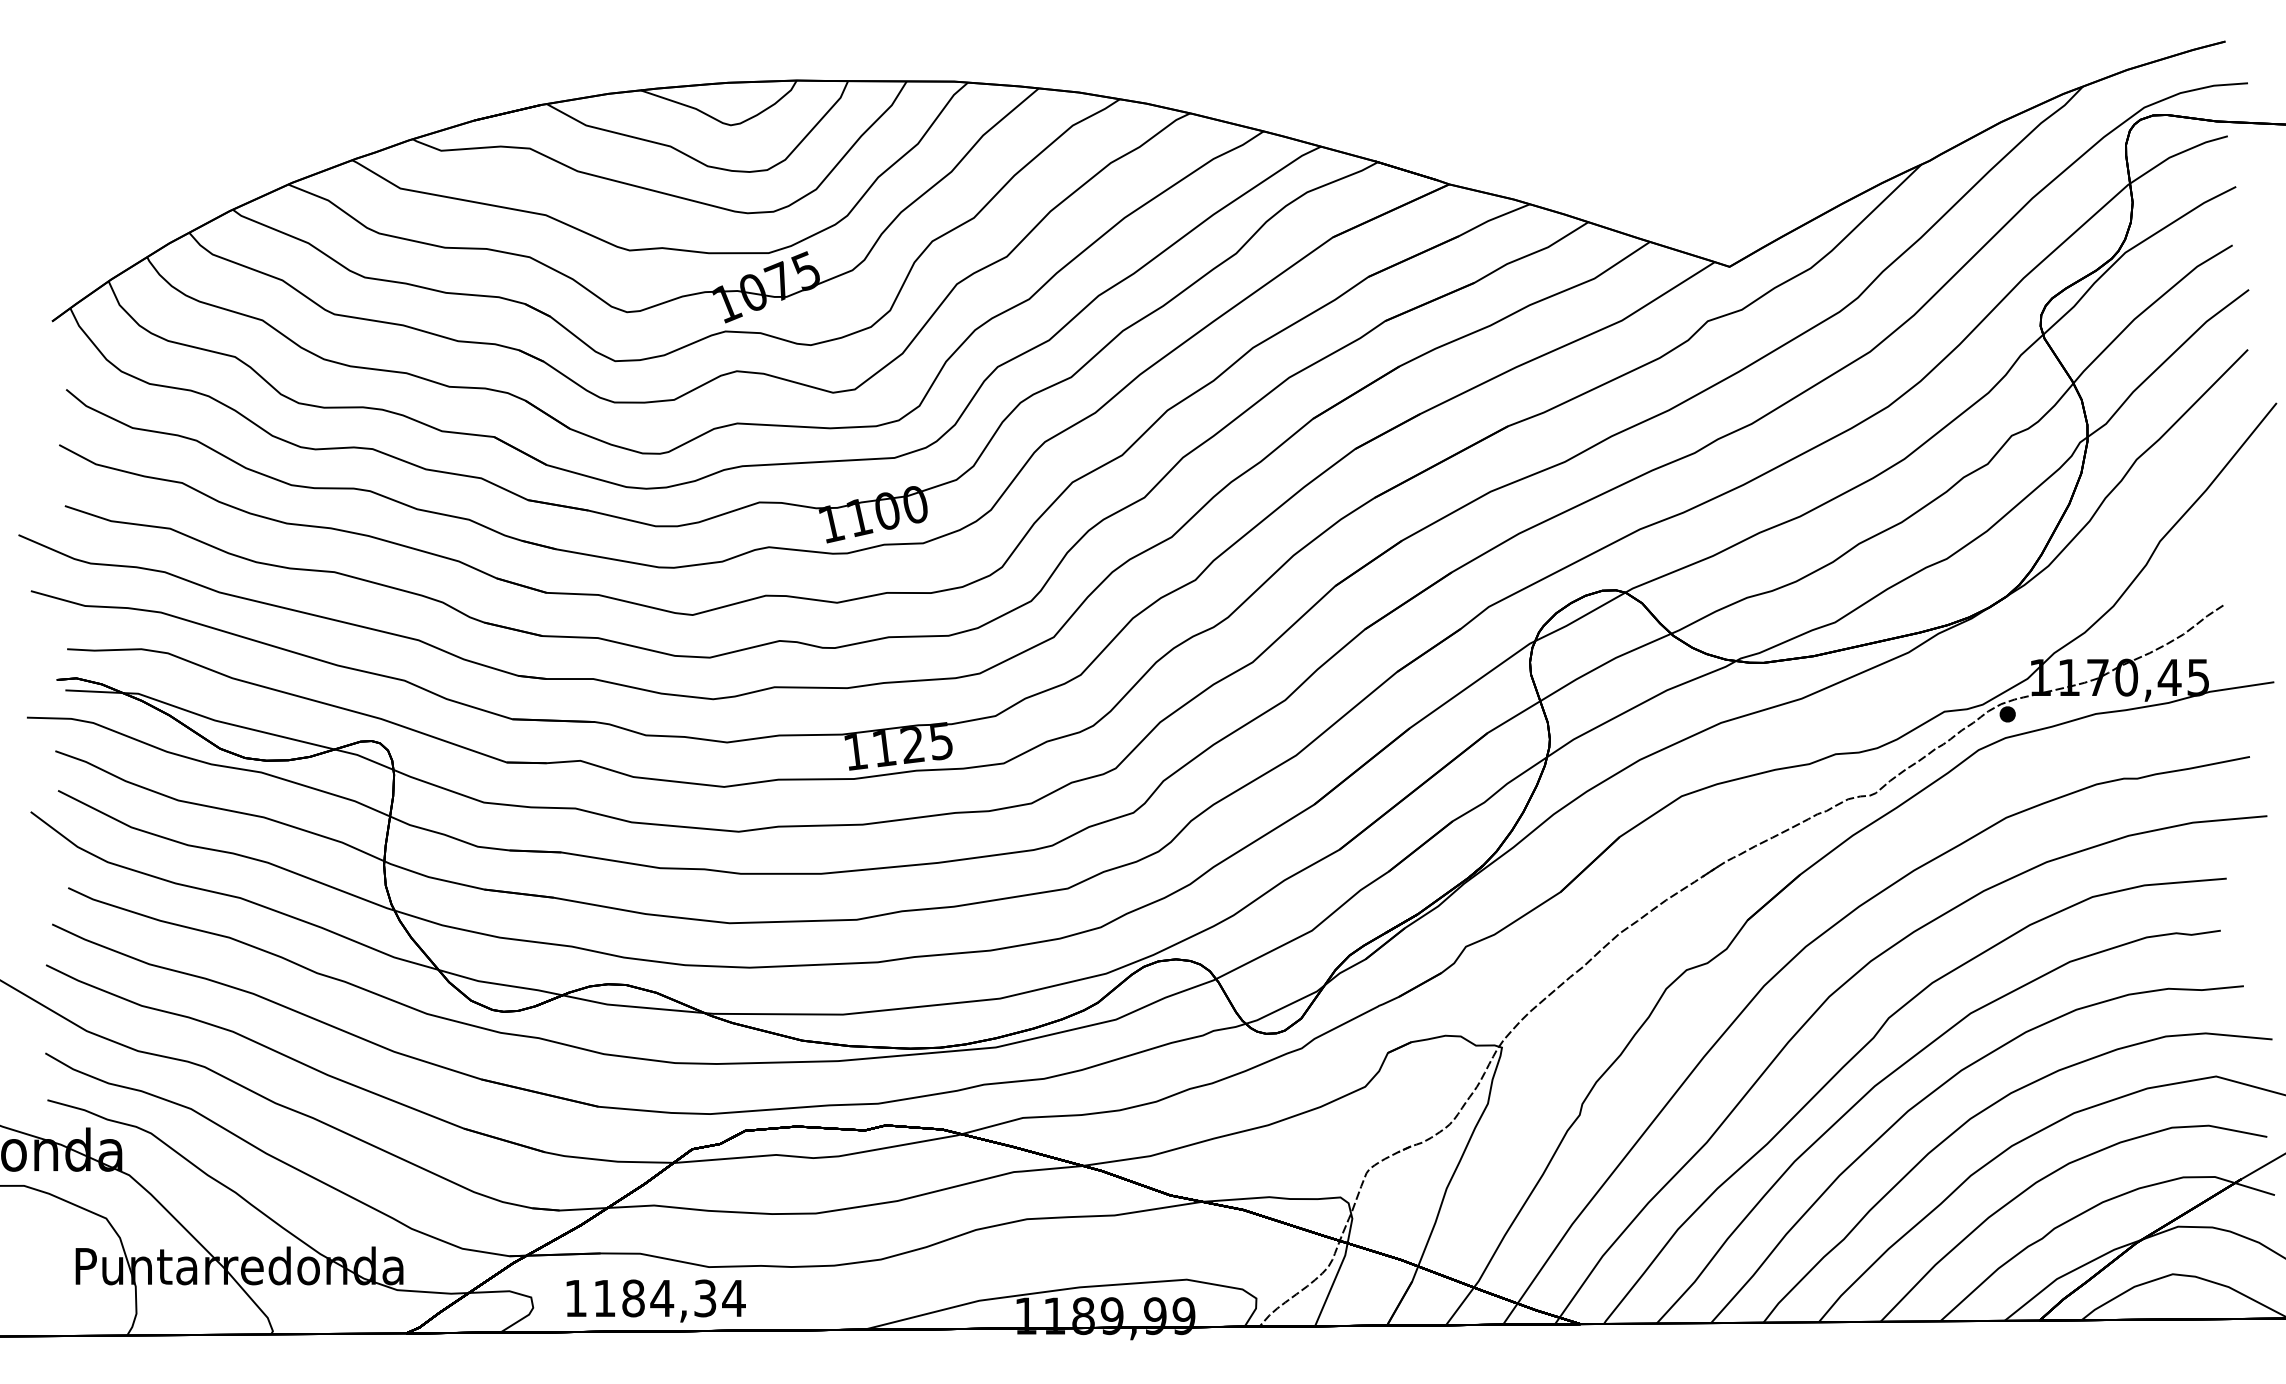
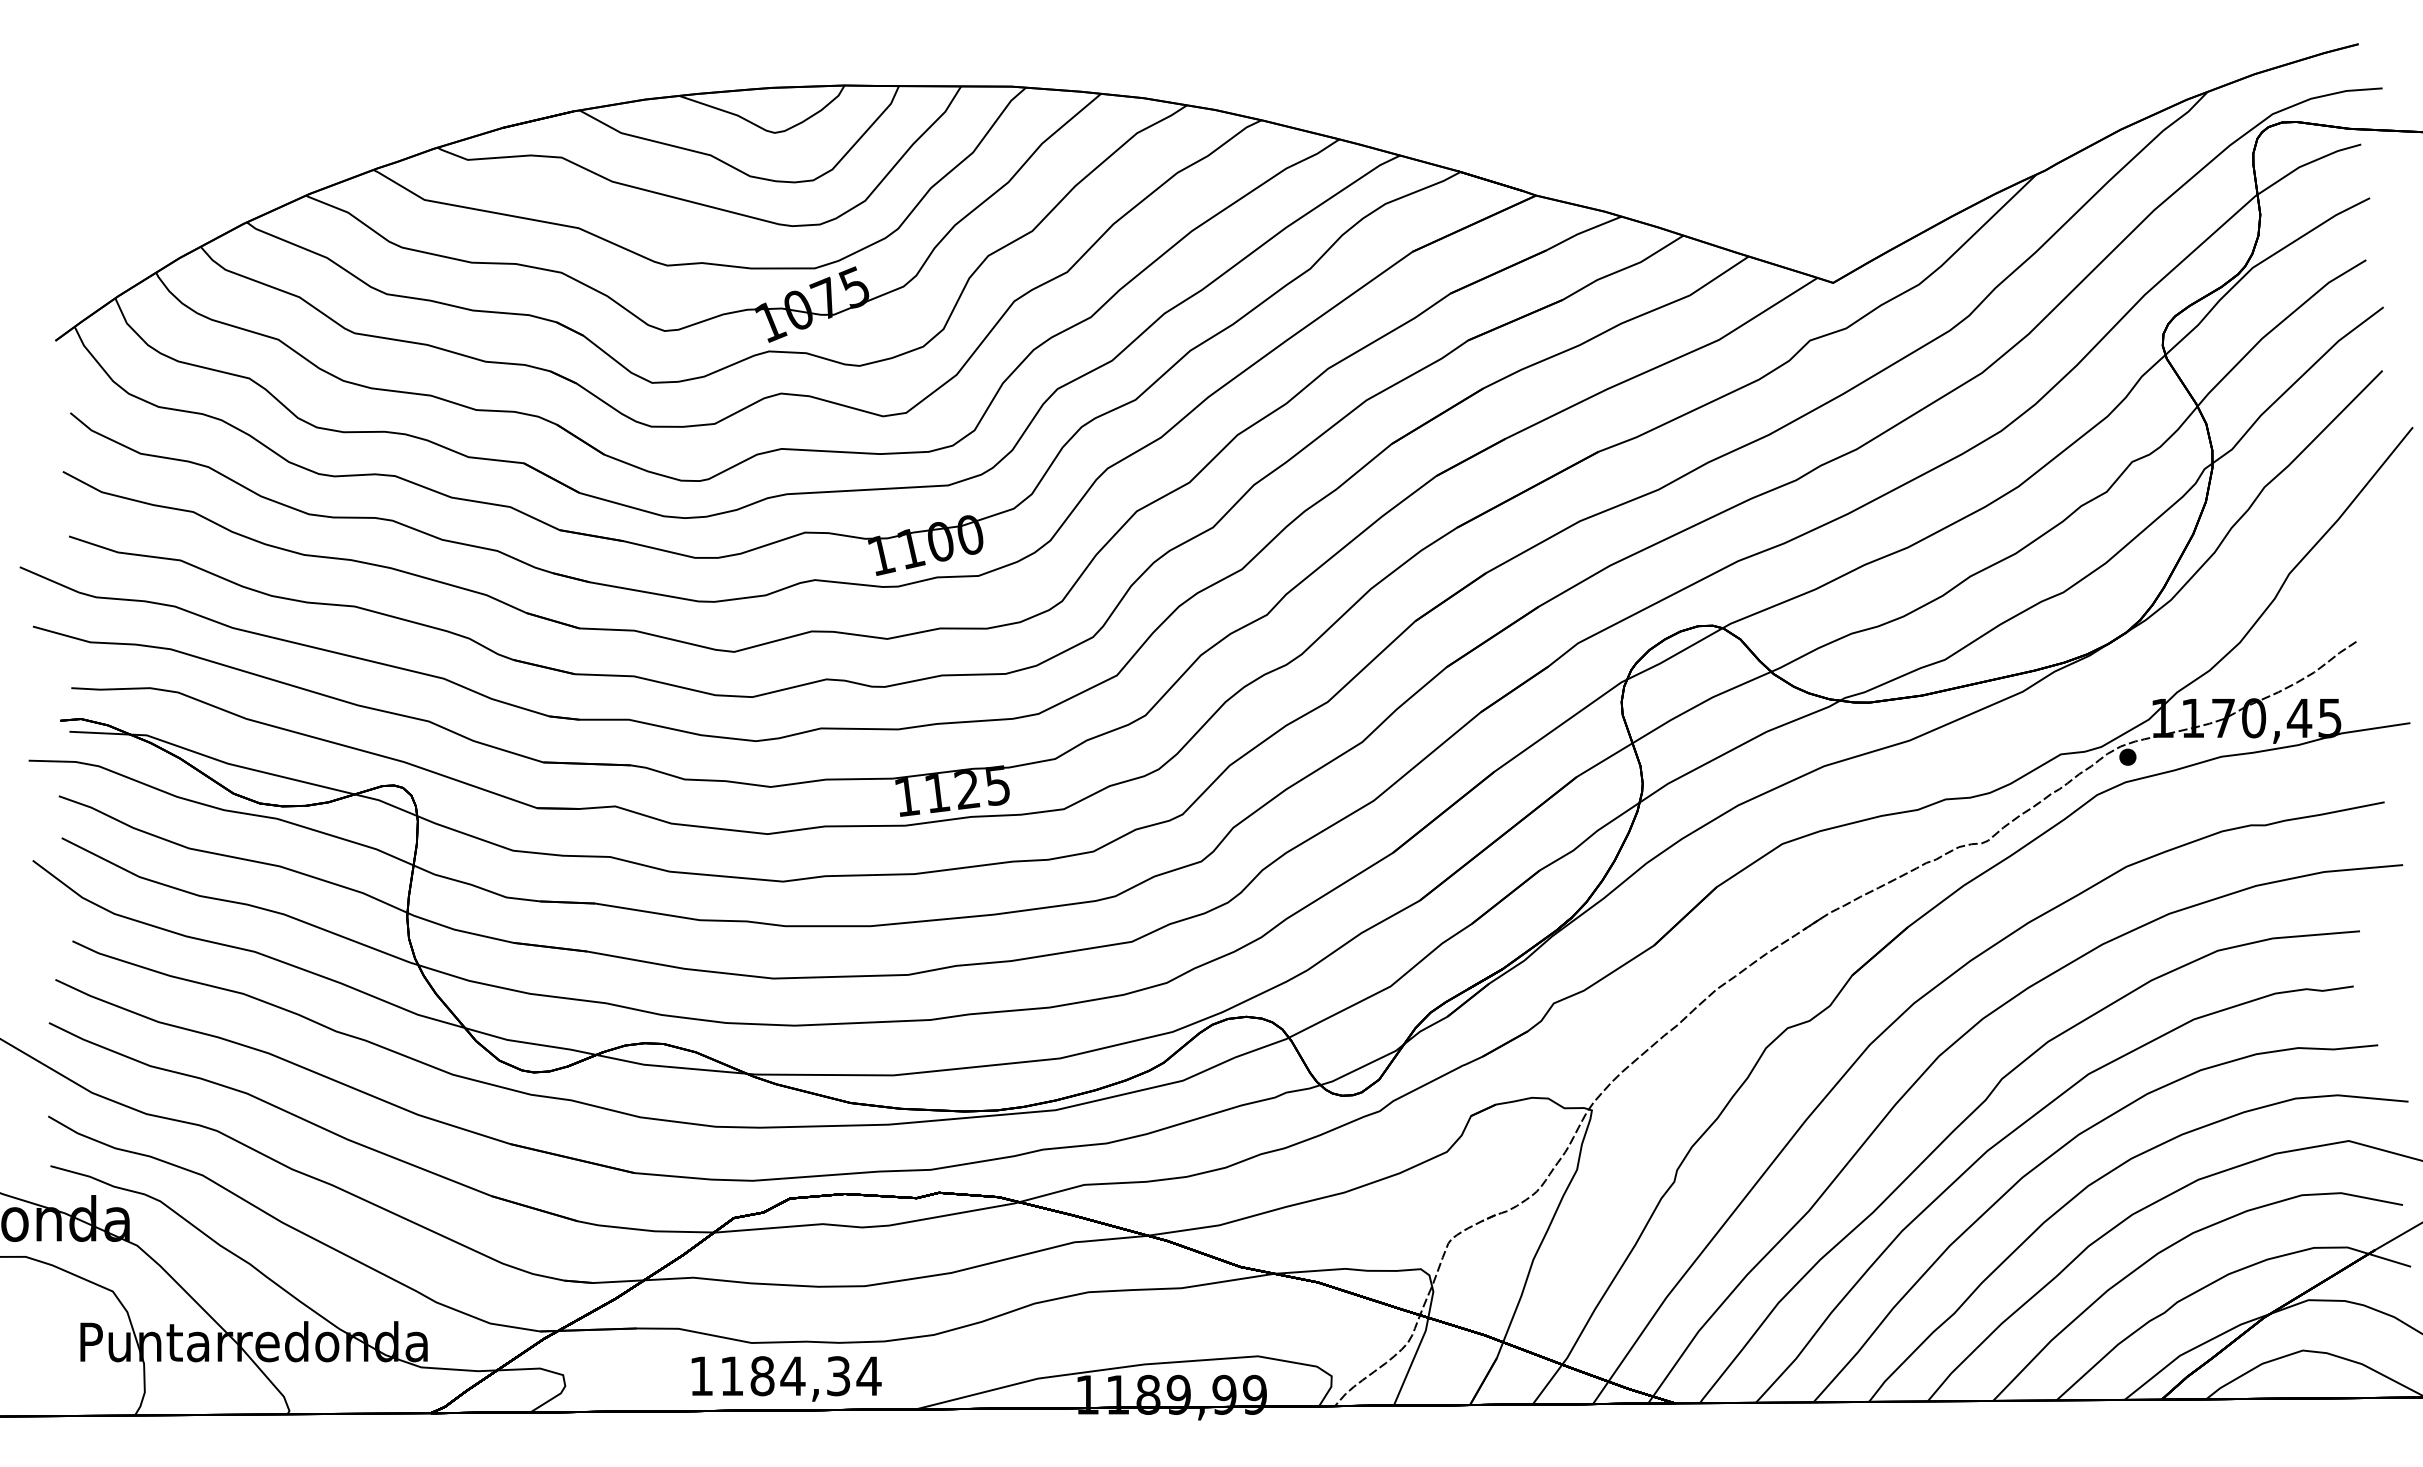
text: (656, 1300) -> (786, 1378), moved

